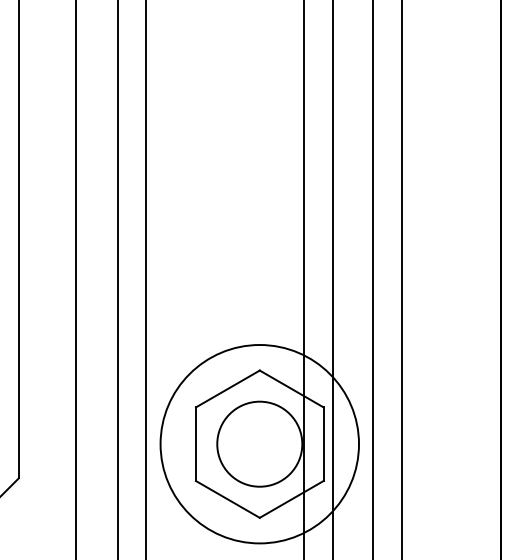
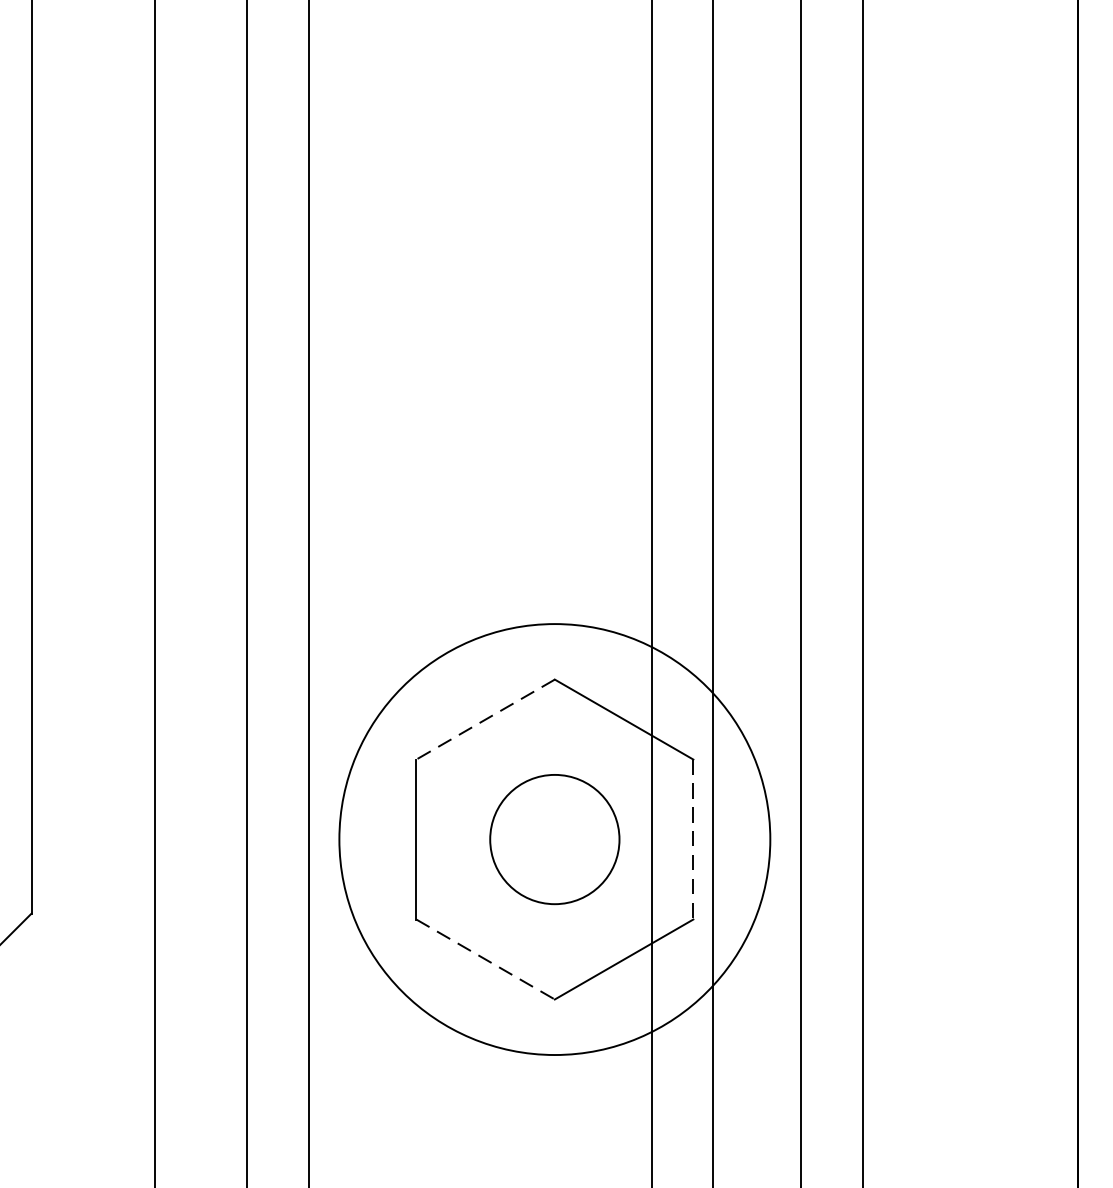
line: (227, 388) -> (484, 718), solid -> dashed
circle: (259, 443) -> (554, 838), size x0.7
line: (323, 444) -> (693, 840), solid -> dashed
line: (227, 499) -> (484, 959), solid -> dashed

